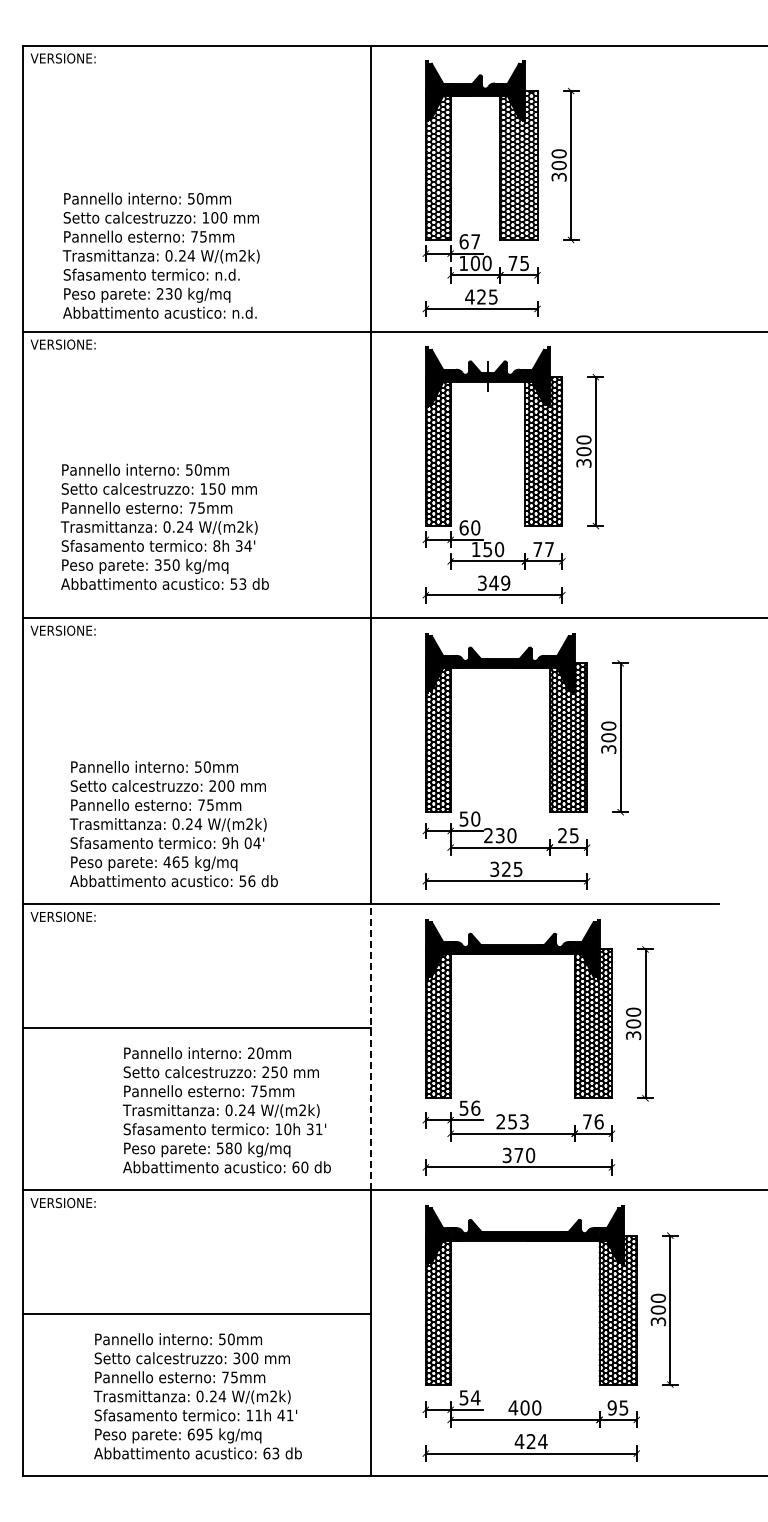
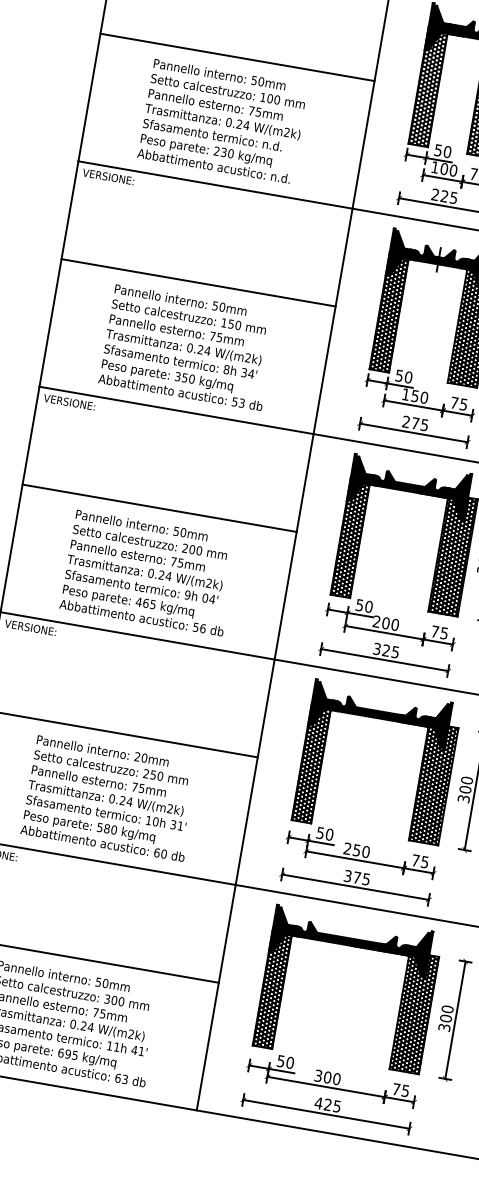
line: (196, 169) -> (237, 57), added
text: (469, 241) -> (442, 151), 67 -> 50
text: (160, 255) -> (222, 121), moved
text: (469, 296) -> (435, 194), 425 -> 225
line: (196, 455) -> (198, 282), added
text: (164, 526) -> (188, 347), moved
text: (463, 527) -> (398, 375), 60 -> 50
text: (549, 549) -> (463, 404), 77 -> 75
text: (494, 582) -> (415, 423), 349 -> 275
line: (196, 742) -> (159, 508), added
text: (173, 824) -> (149, 573), moved
text: (499, 835) -> (385, 623), 230 -> 200
text: (562, 835) -> (435, 631), 25 -> 75
line: (370, 1046) -> (255, 771), dashed -> solid
text: (475, 1107) -> (329, 834), 56 -> 50
text: (226, 1110) -> (110, 798), moved
text: (523, 1121) -> (365, 851), 253 -> 250
text: (598, 1121) -> (424, 861), 76 -> 75
text: (530, 1155) -> (366, 879), 370 -> 375
text: (475, 1397) -> (290, 1062), 54 -> 50
text: (513, 1407) -> (318, 1075), 400 -> 300
text: (611, 1407) -> (395, 1088), 95 -> 75
text: (542, 1441) -> (336, 1106), 424 -> 425

